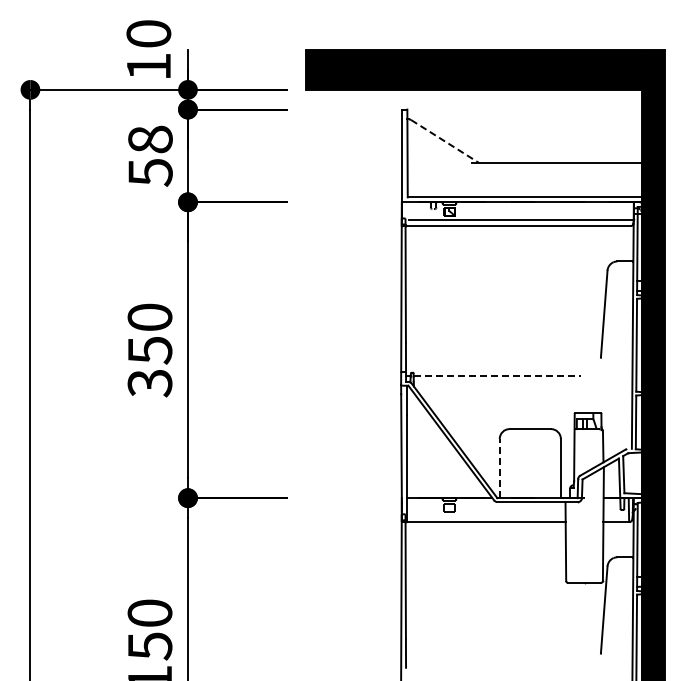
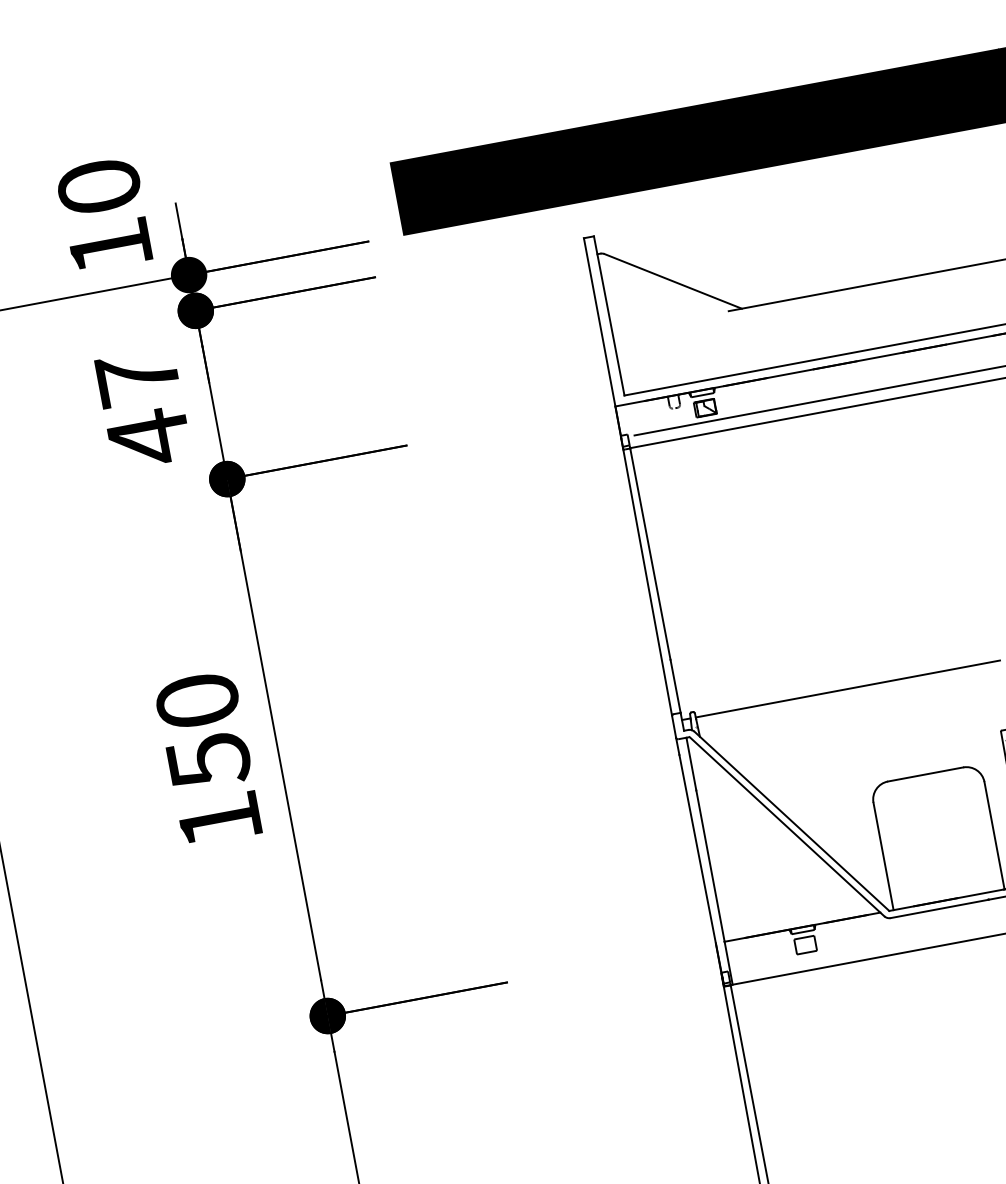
line: (445, 141) -> (674, 281), dashed -> solid
text: (150, 156) -> (143, 408), 58 -> 47
line: (497, 375) -> (847, 688), dashed -> solid
text: (149, 383) -> (218, 821), 350 -> 150
line: (499, 468) -> (883, 856), dashed -> solid

